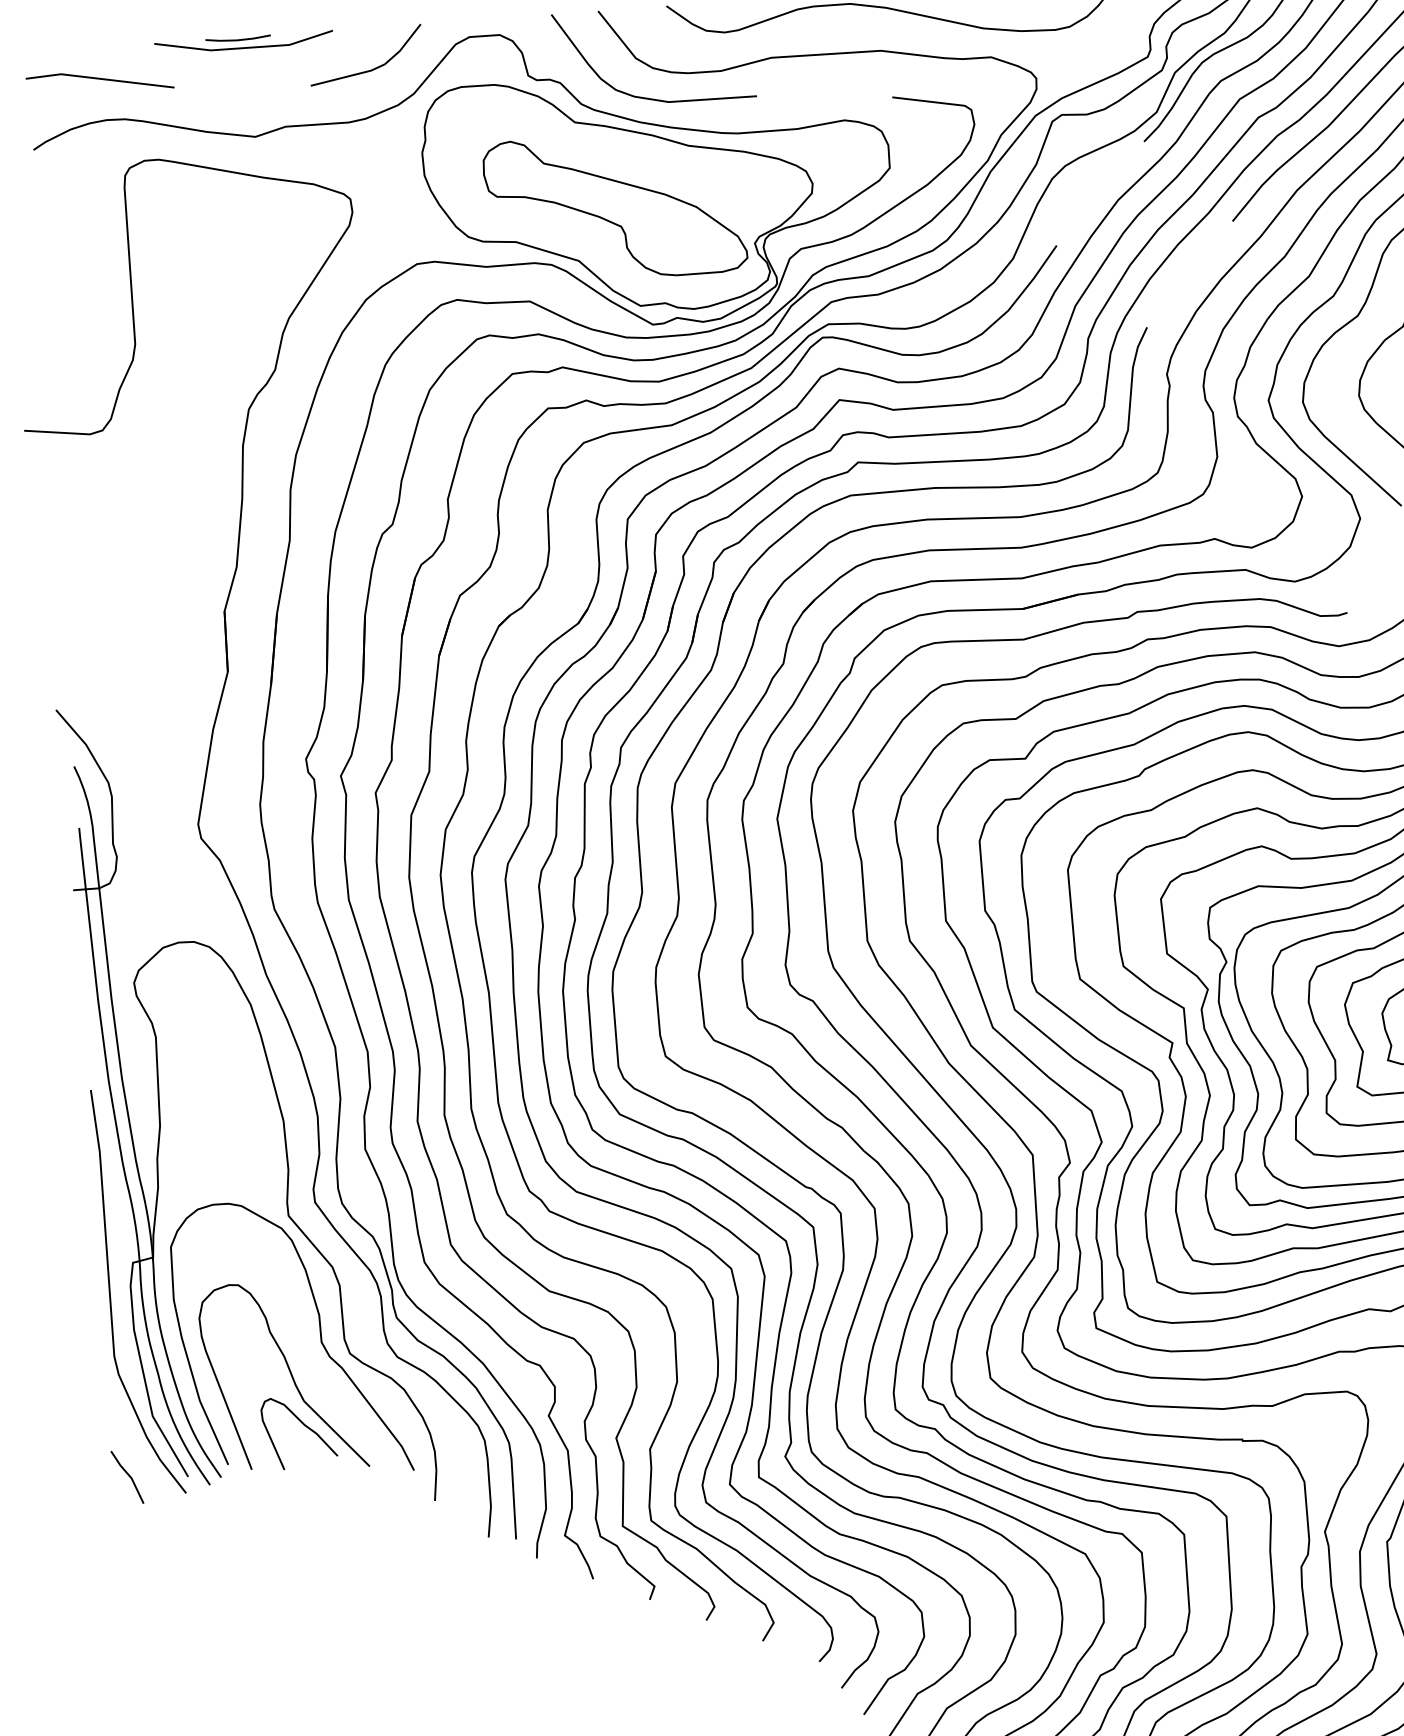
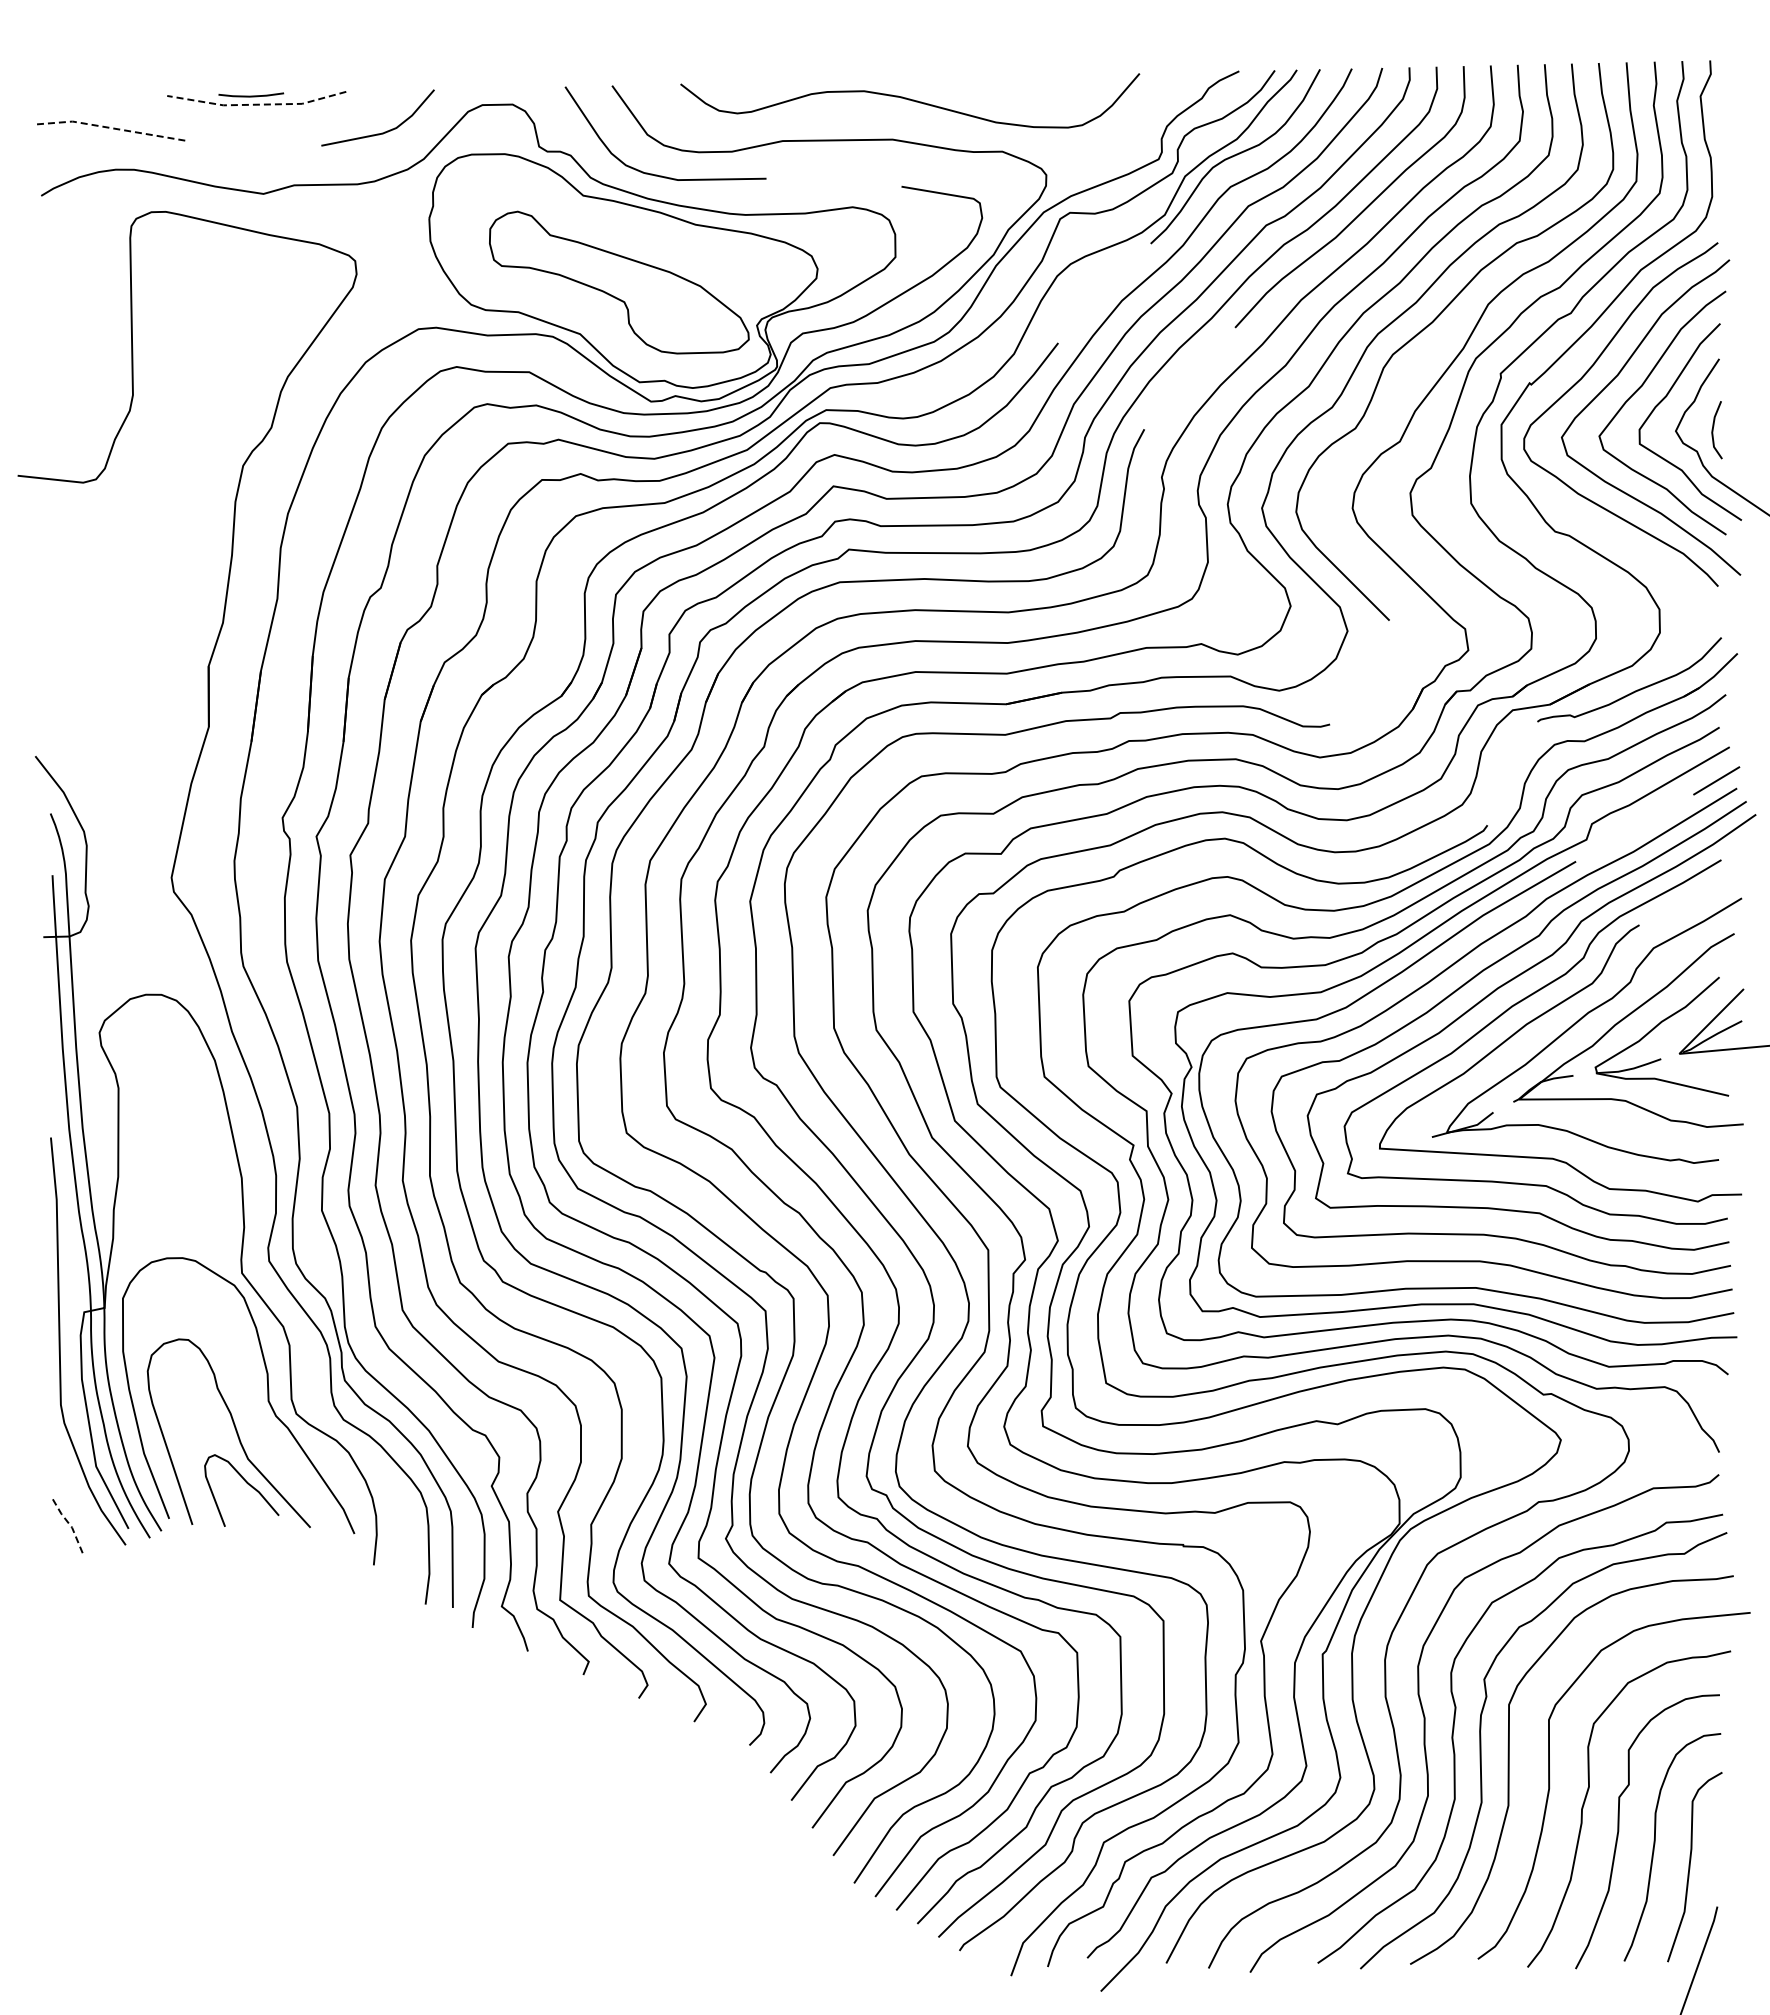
line: (243, 47) -> (256, 104), solid -> dashed
line: (99, 79) -> (110, 128), solid -> dashed
line: (130, 1476) -> (70, 1525), solid -> dashed

